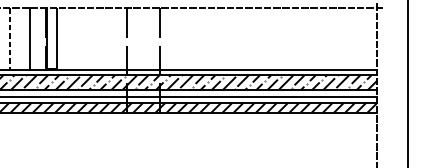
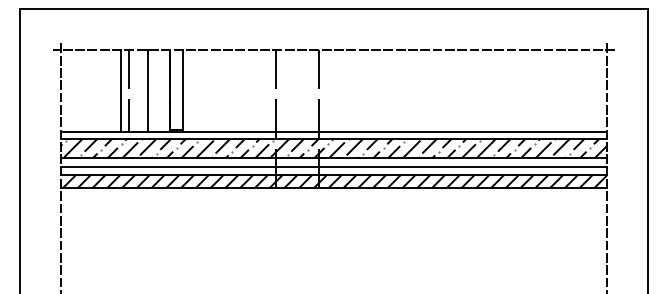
line: (10, 39) -> (121, 91), dashed -> solid
line: (15, 39) -> (128, 90), added

